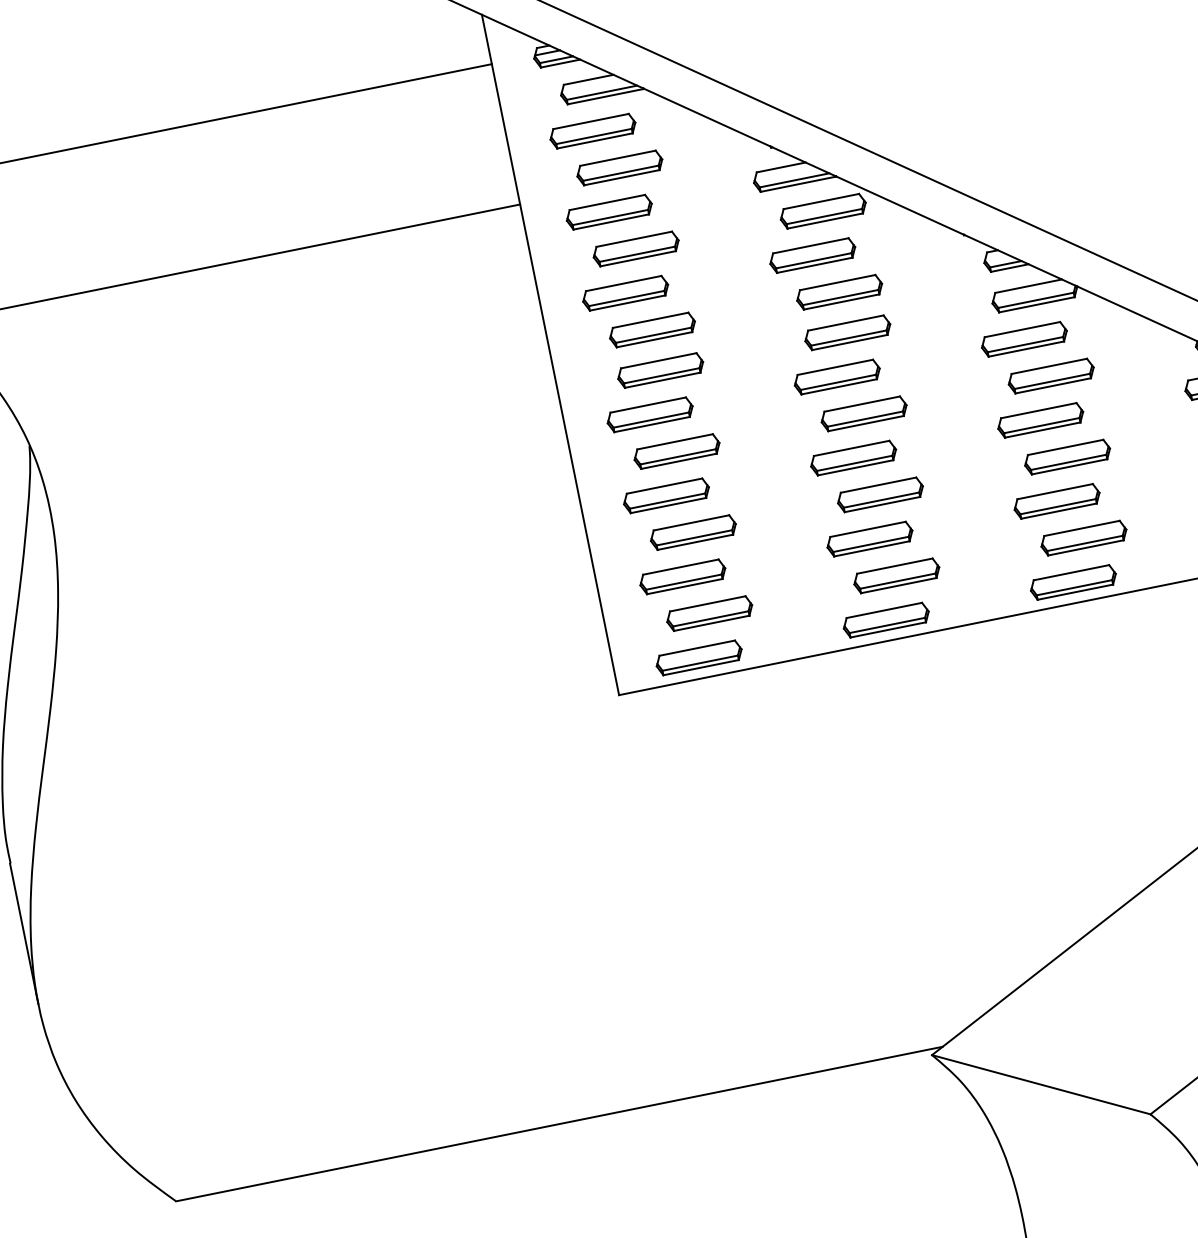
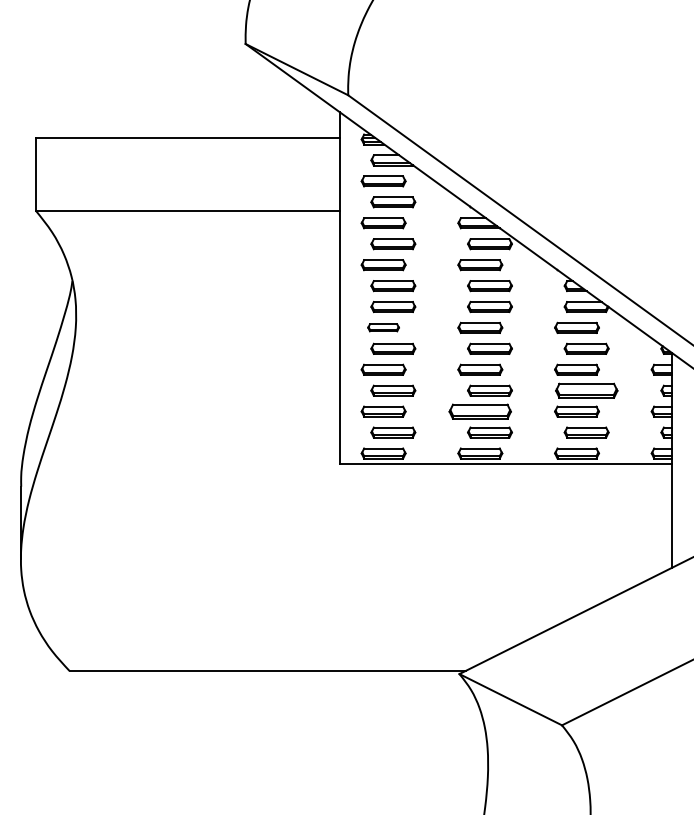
part: (649, 414) -> (383, 327), size x0.7
part: (1067, 456) -> (586, 390), size x1.4
part: (870, 538) -> (480, 411), size x1.4

